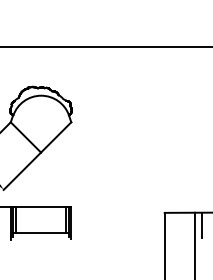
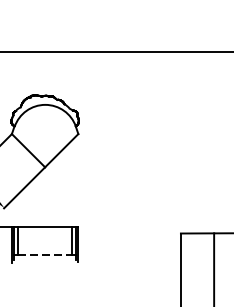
line: (202, 225) -> (222, 247), removed
line: (40, 232) -> (44, 255), solid -> dashed

